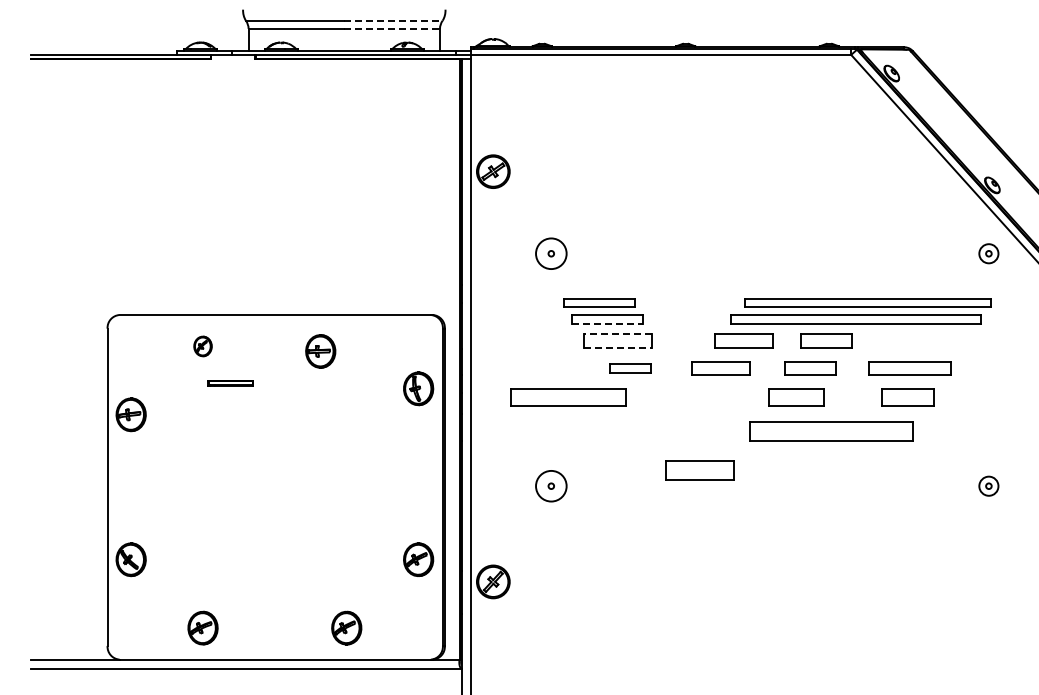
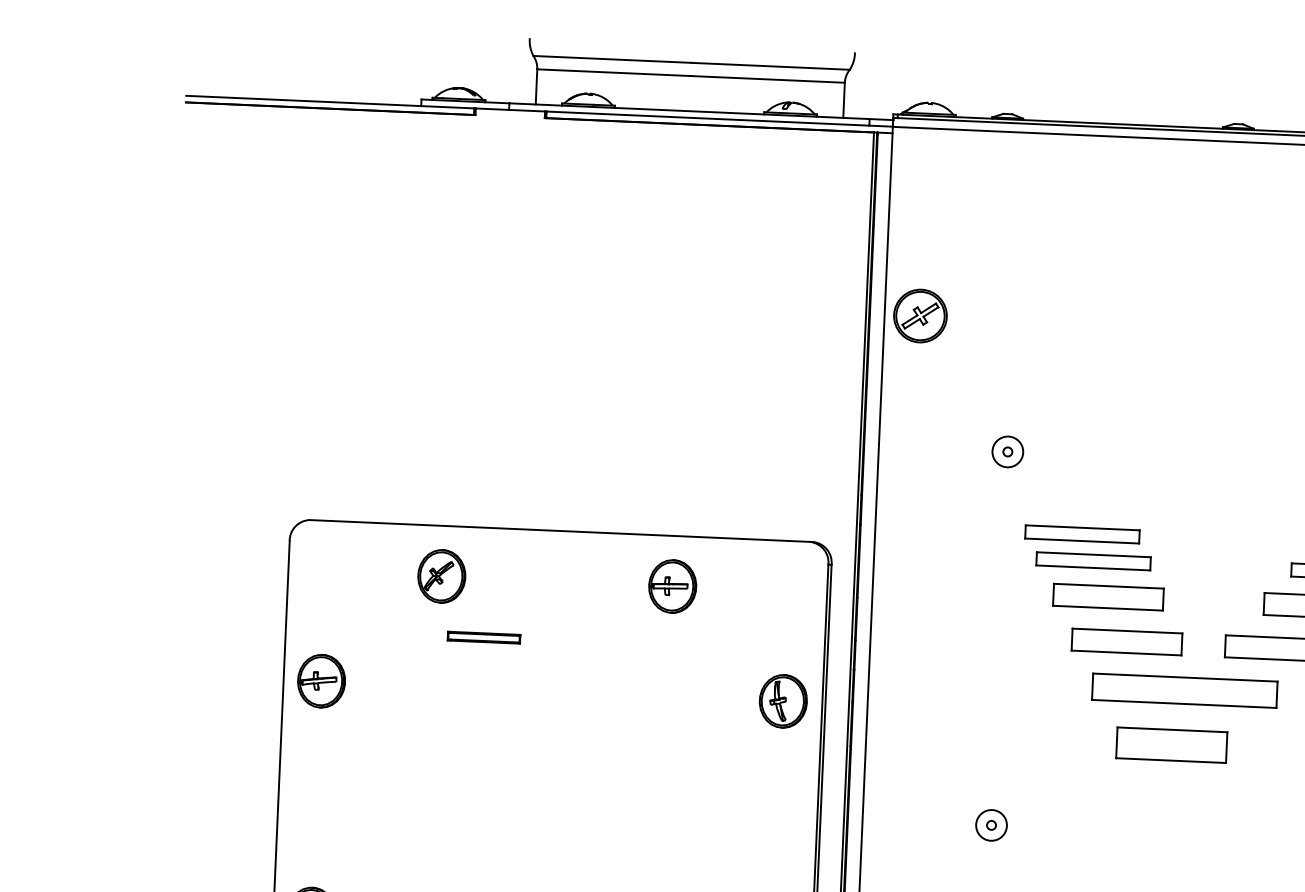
line: (394, 20) -> (772, 66), dashed -> solid
line: (392, 28) -> (768, 78), dashed -> solid
circle: (550, 253) -> (1006, 451), size x0.62
line: (608, 323) -> (1094, 567), dashed -> solid
line: (617, 334) -> (1108, 586), dashed -> solid
part: (202, 346) -> (440, 576), size x1.67
line: (618, 348) -> (1109, 608), dashed -> solid
part: (320, 351) -> (672, 586), moved
part: (630, 368) -> (1126, 641), size x1.67
part: (418, 388) -> (783, 700), moved
part: (568, 397) -> (1184, 691), moved
part: (699, 470) -> (1170, 745), moved
circle: (550, 485) -> (990, 824), size x0.62

